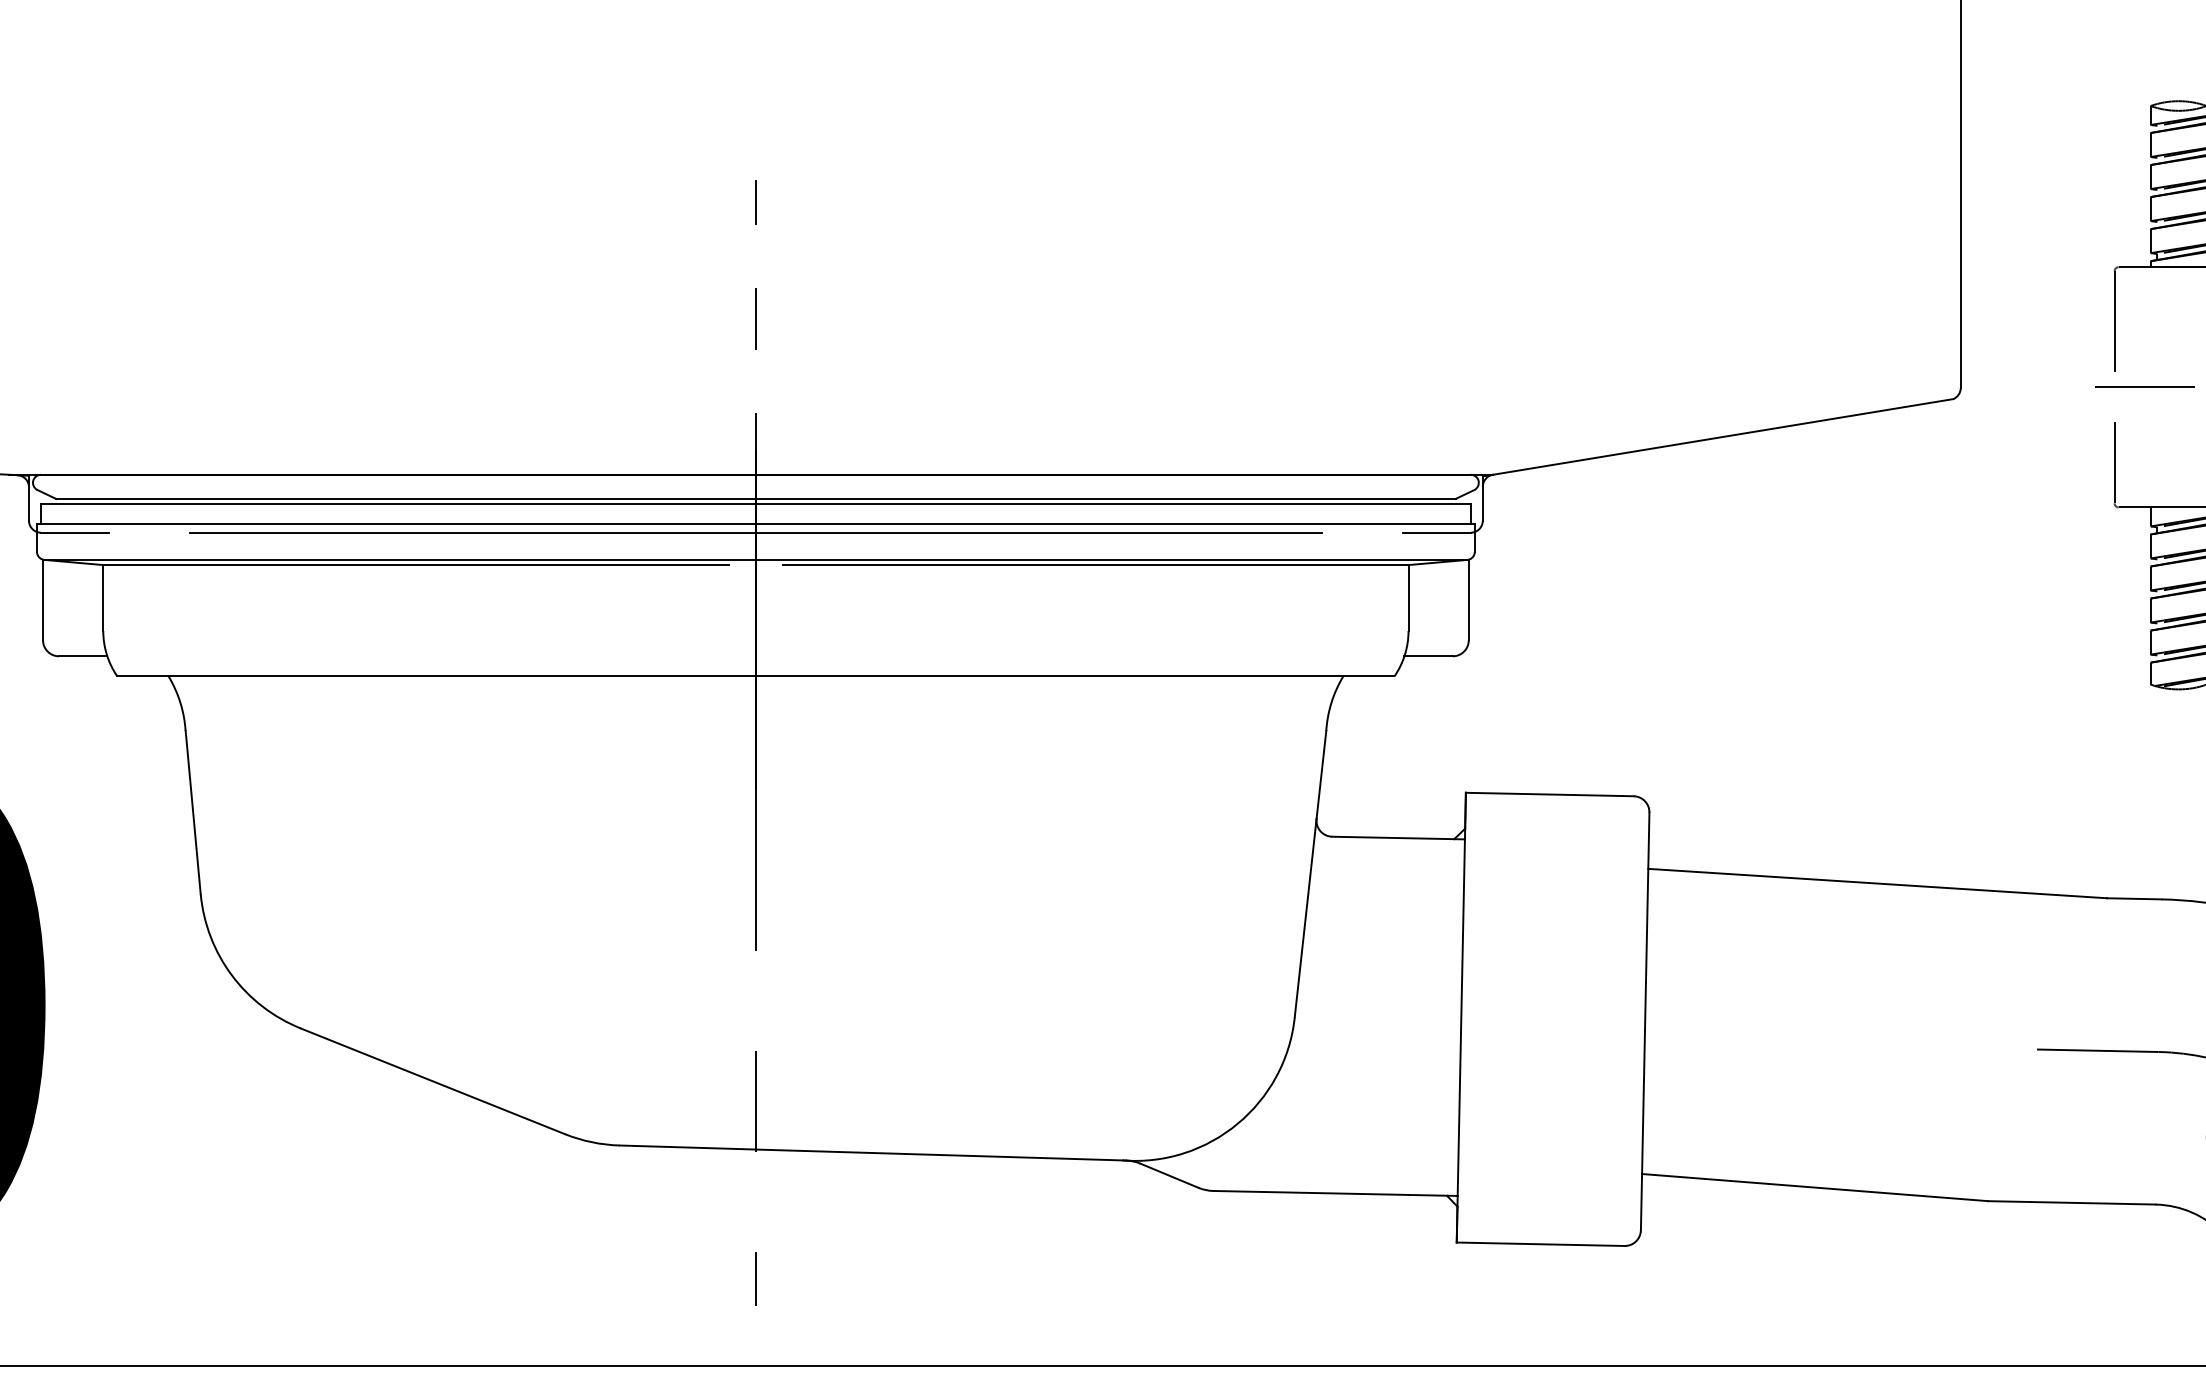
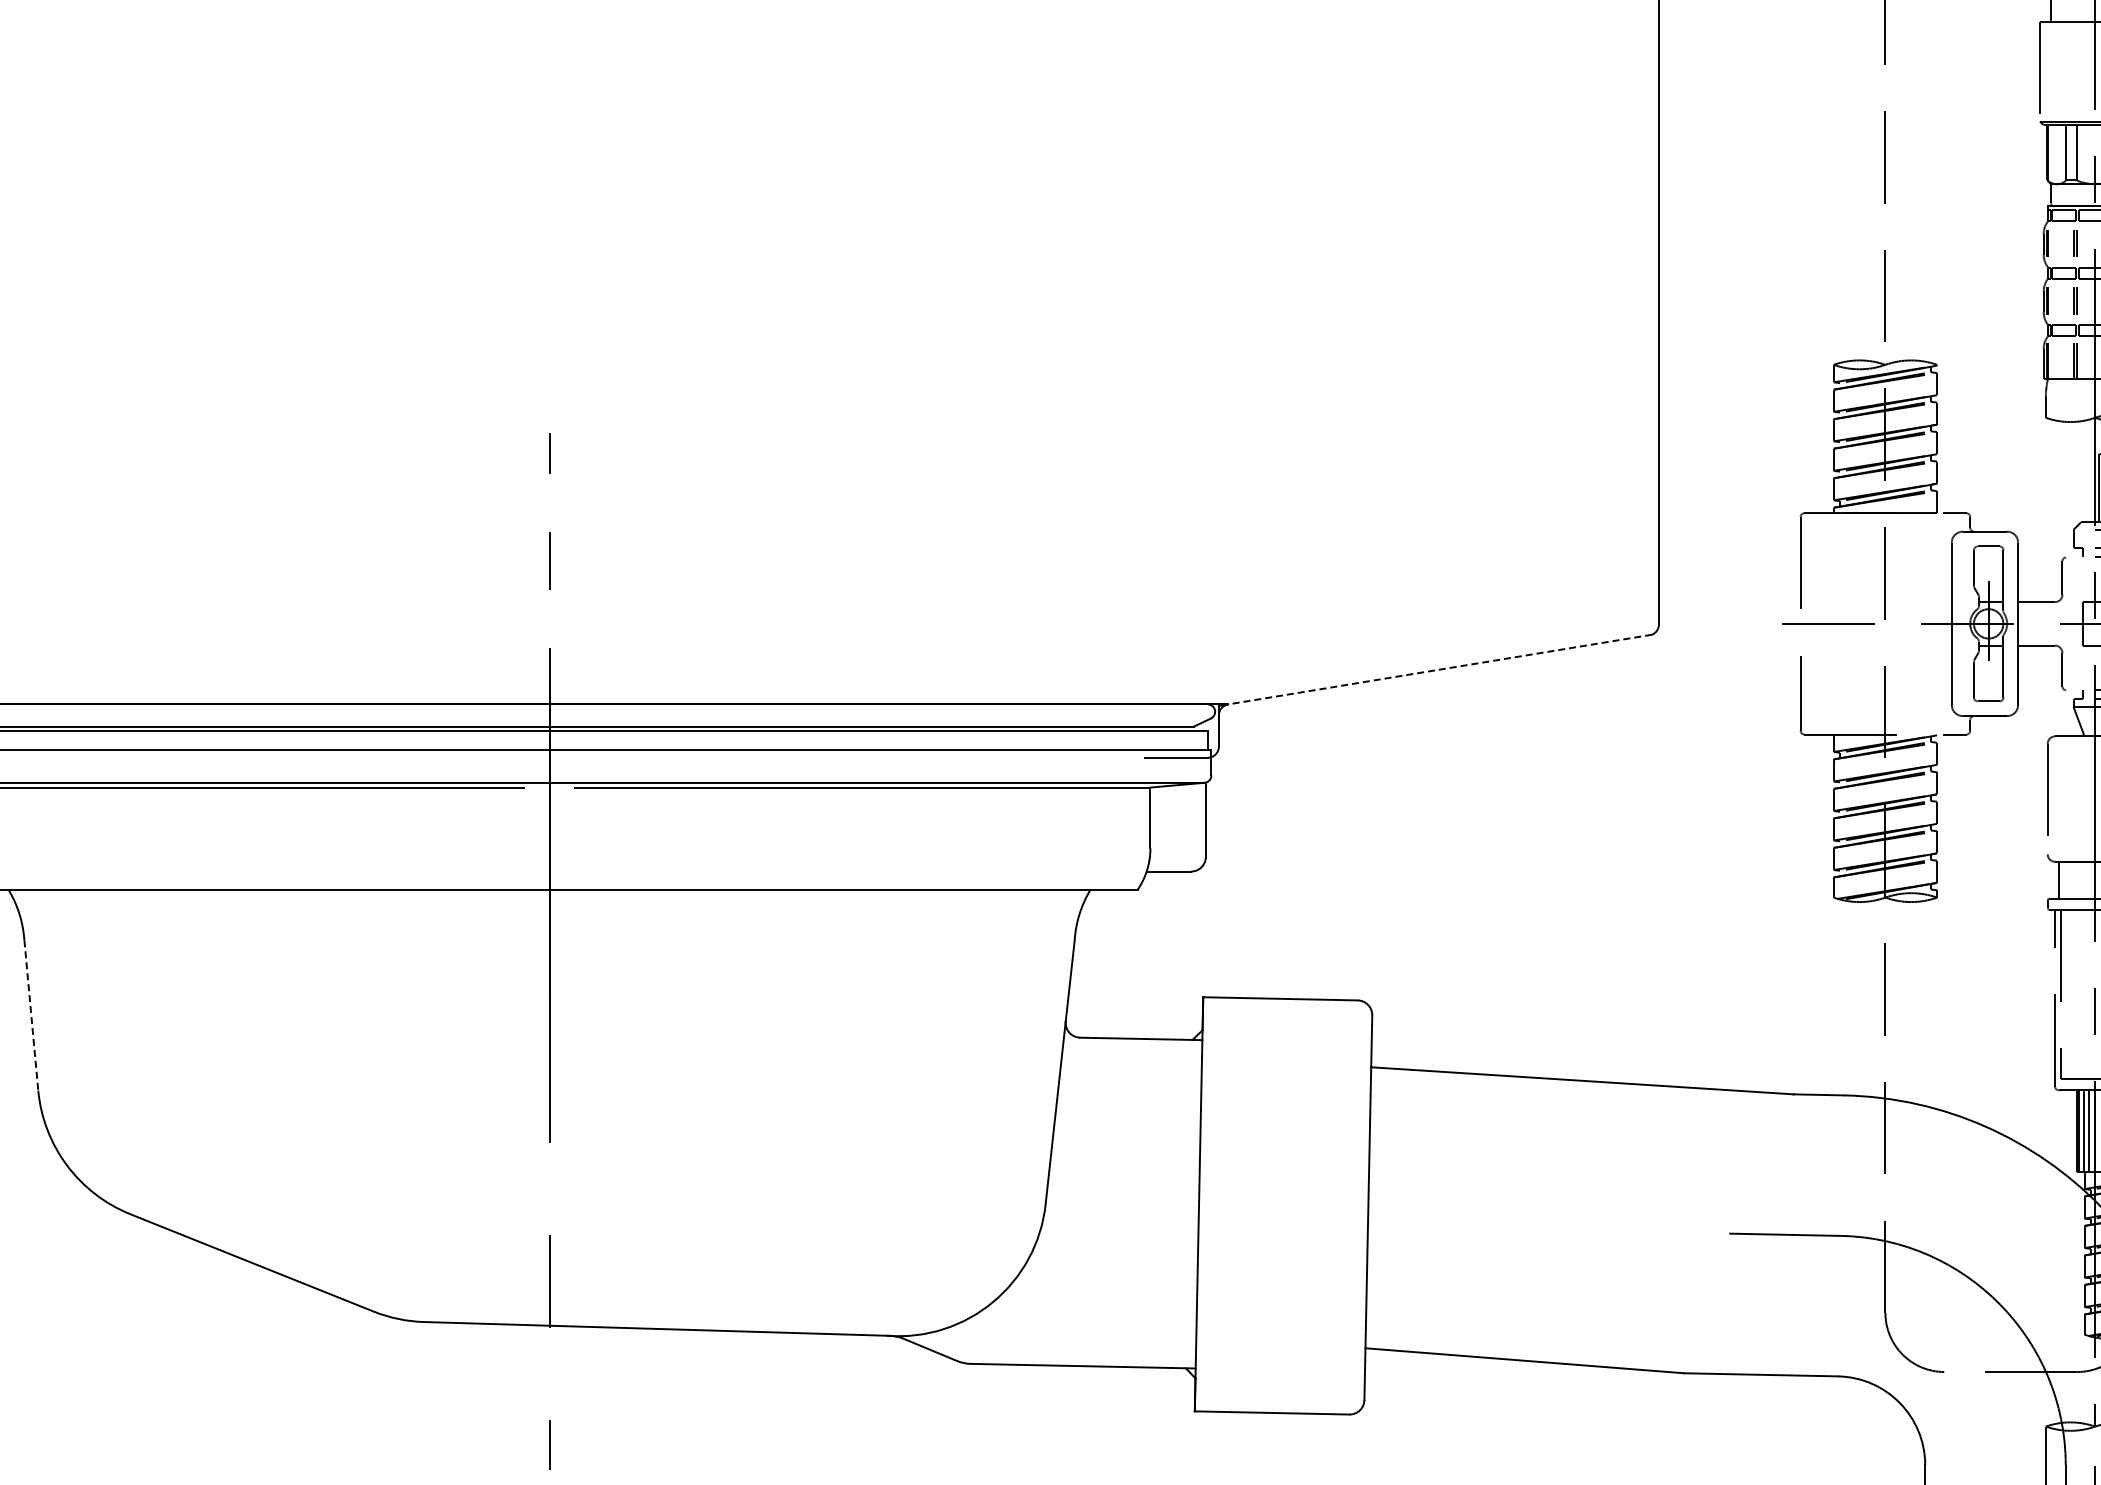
line: (1723, 436) -> (1440, 669), solid -> dashed
line: (755, 532) -> (549, 757), removed
line: (193, 812) -> (31, 1015), solid -> dashed

